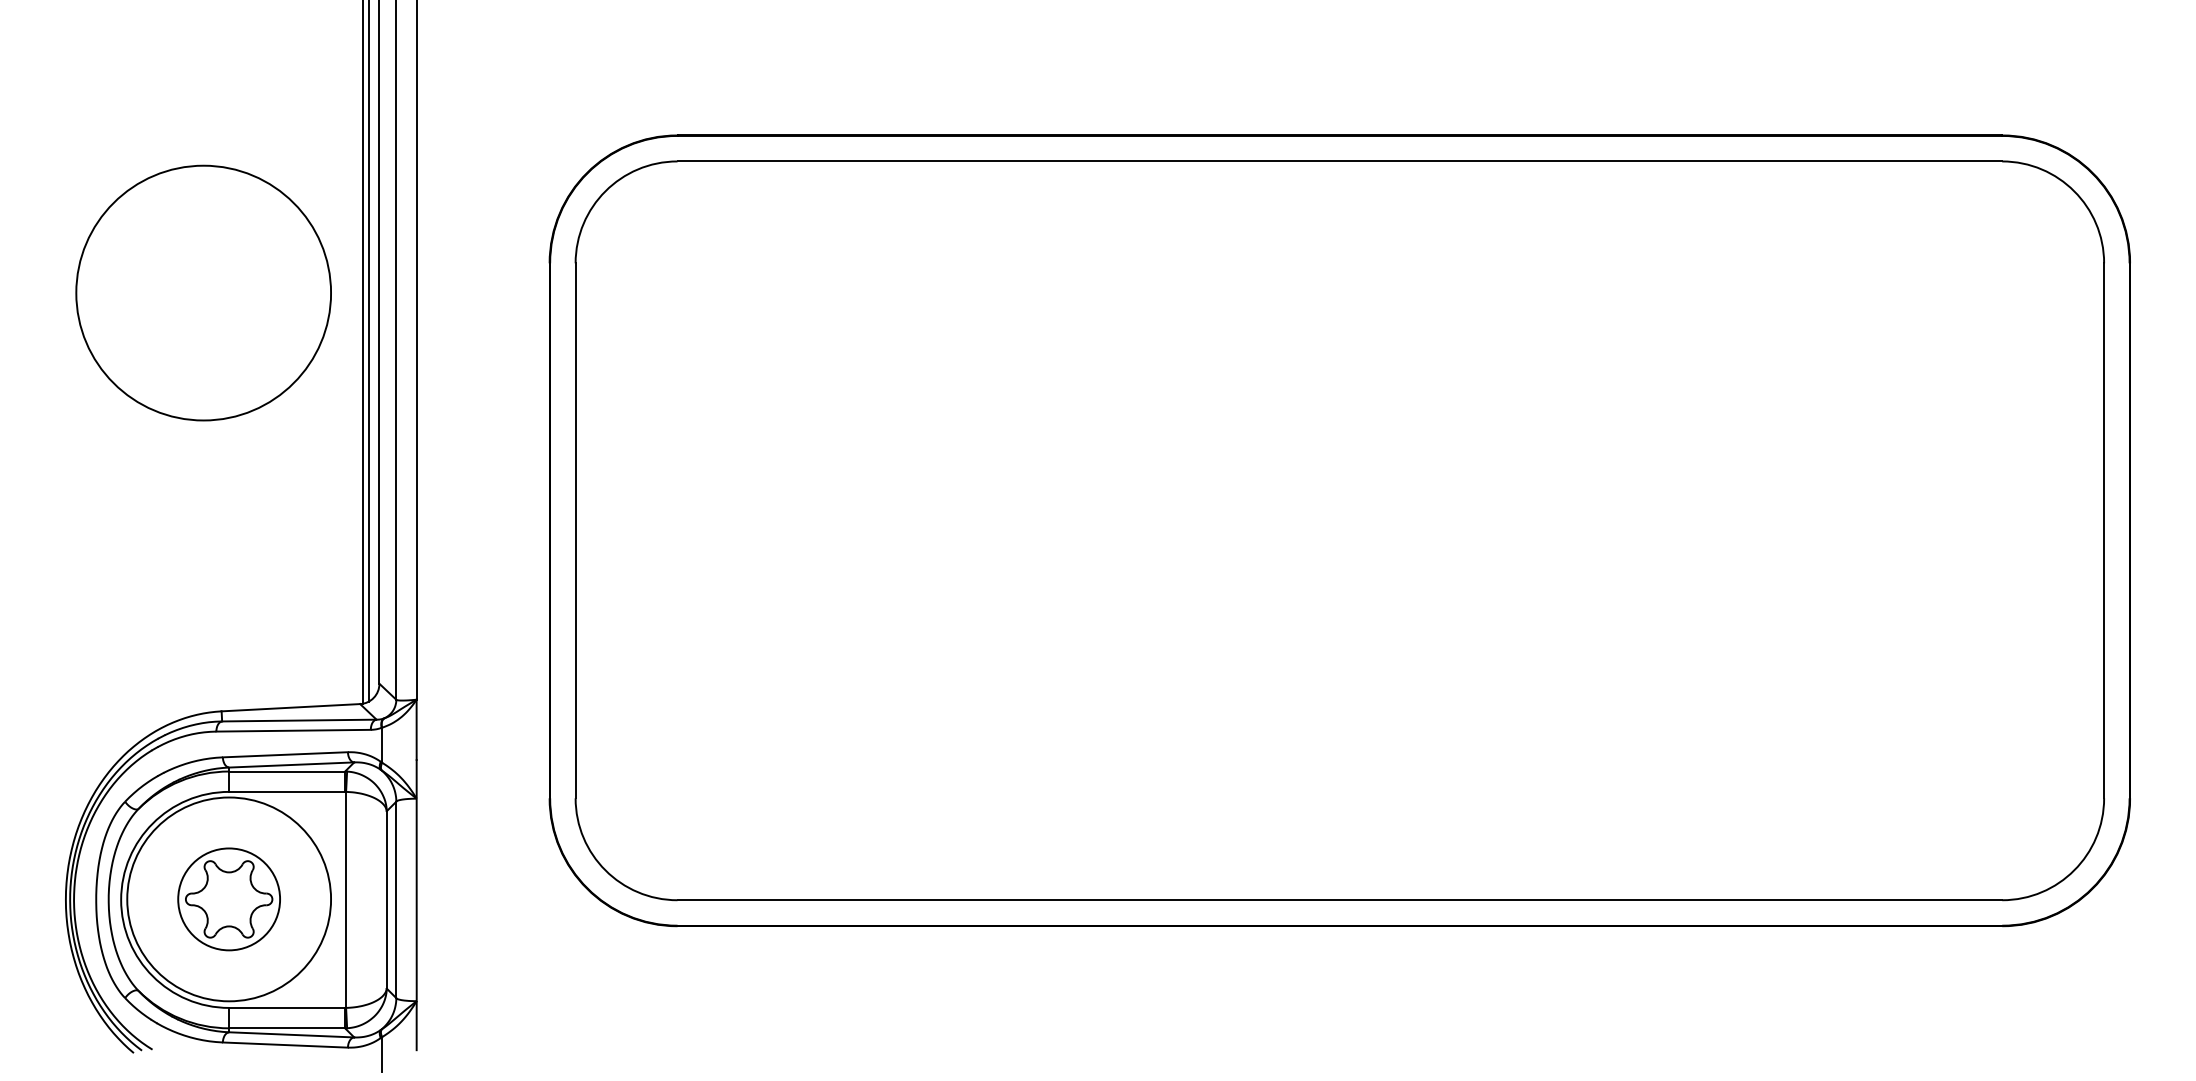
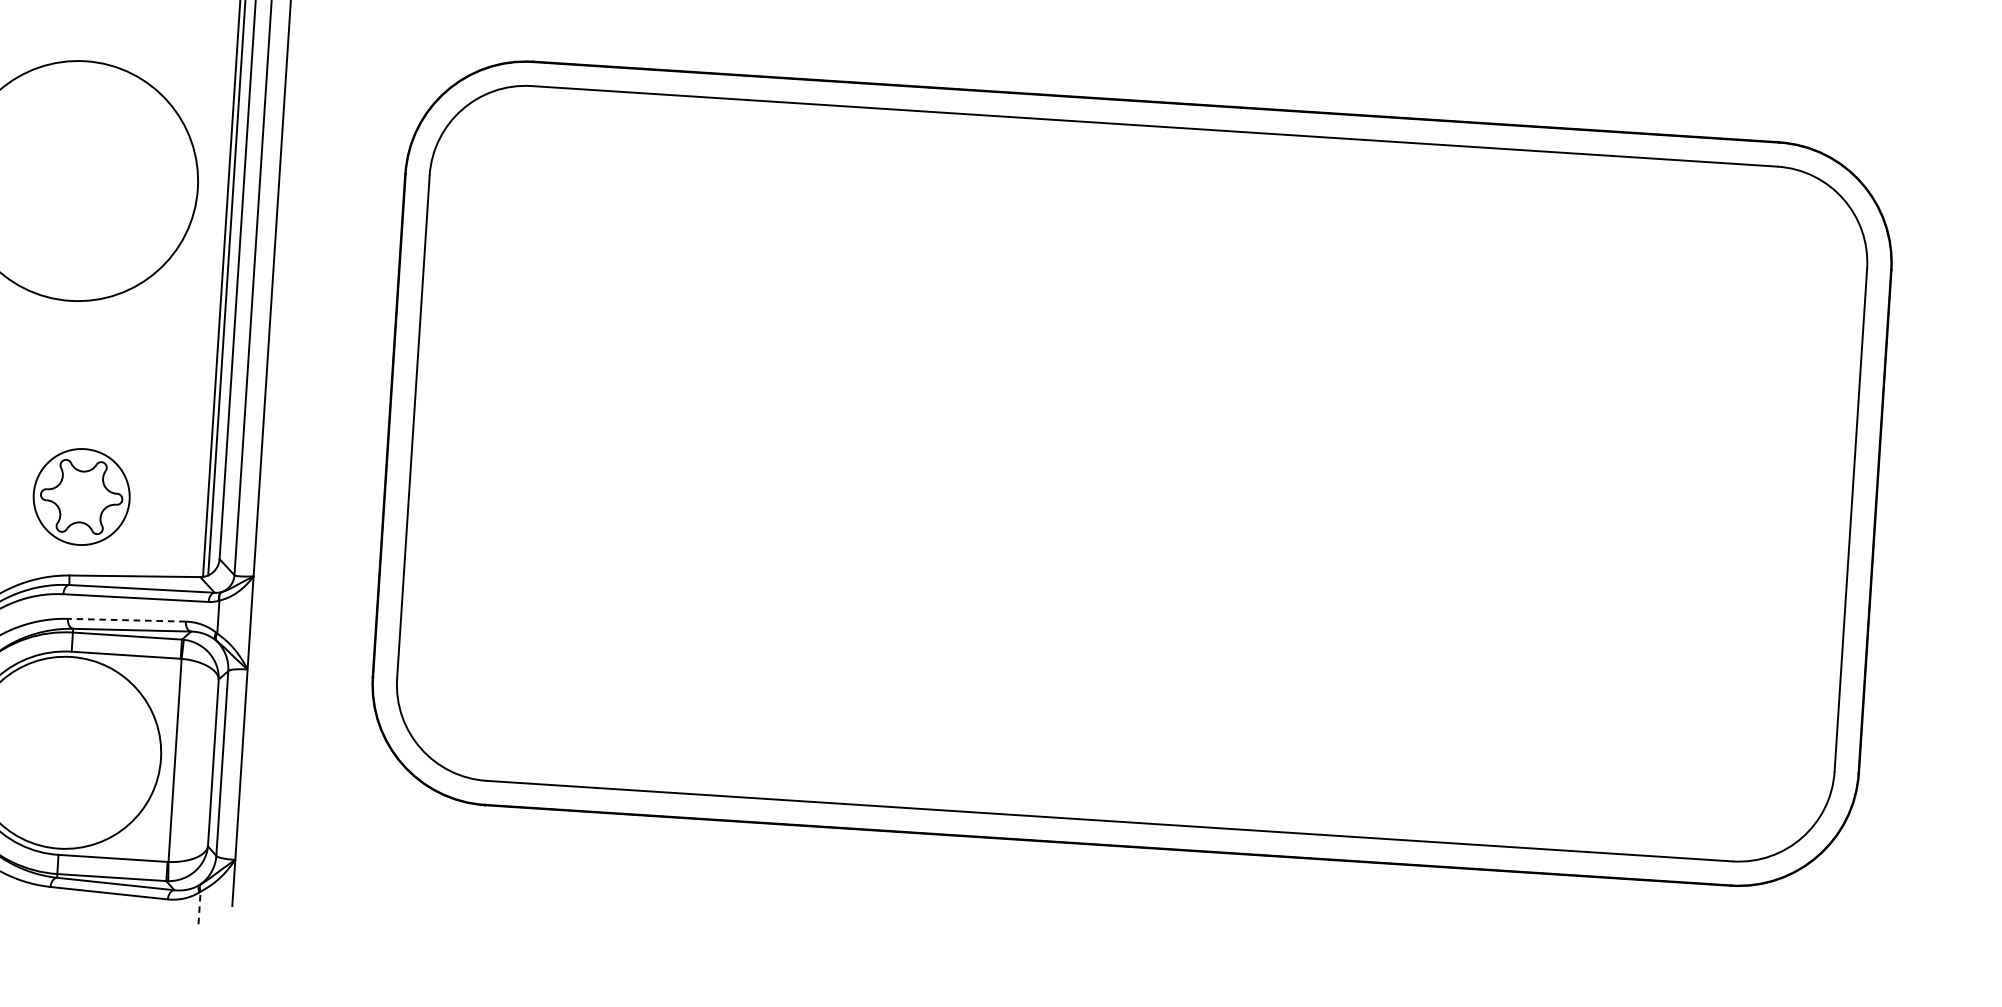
line: (285, 754) -> (126, 619), solid -> dashed
part: (228, 899) -> (81, 497), moved
line: (382, 1053) -> (199, 907), solid -> dashed

